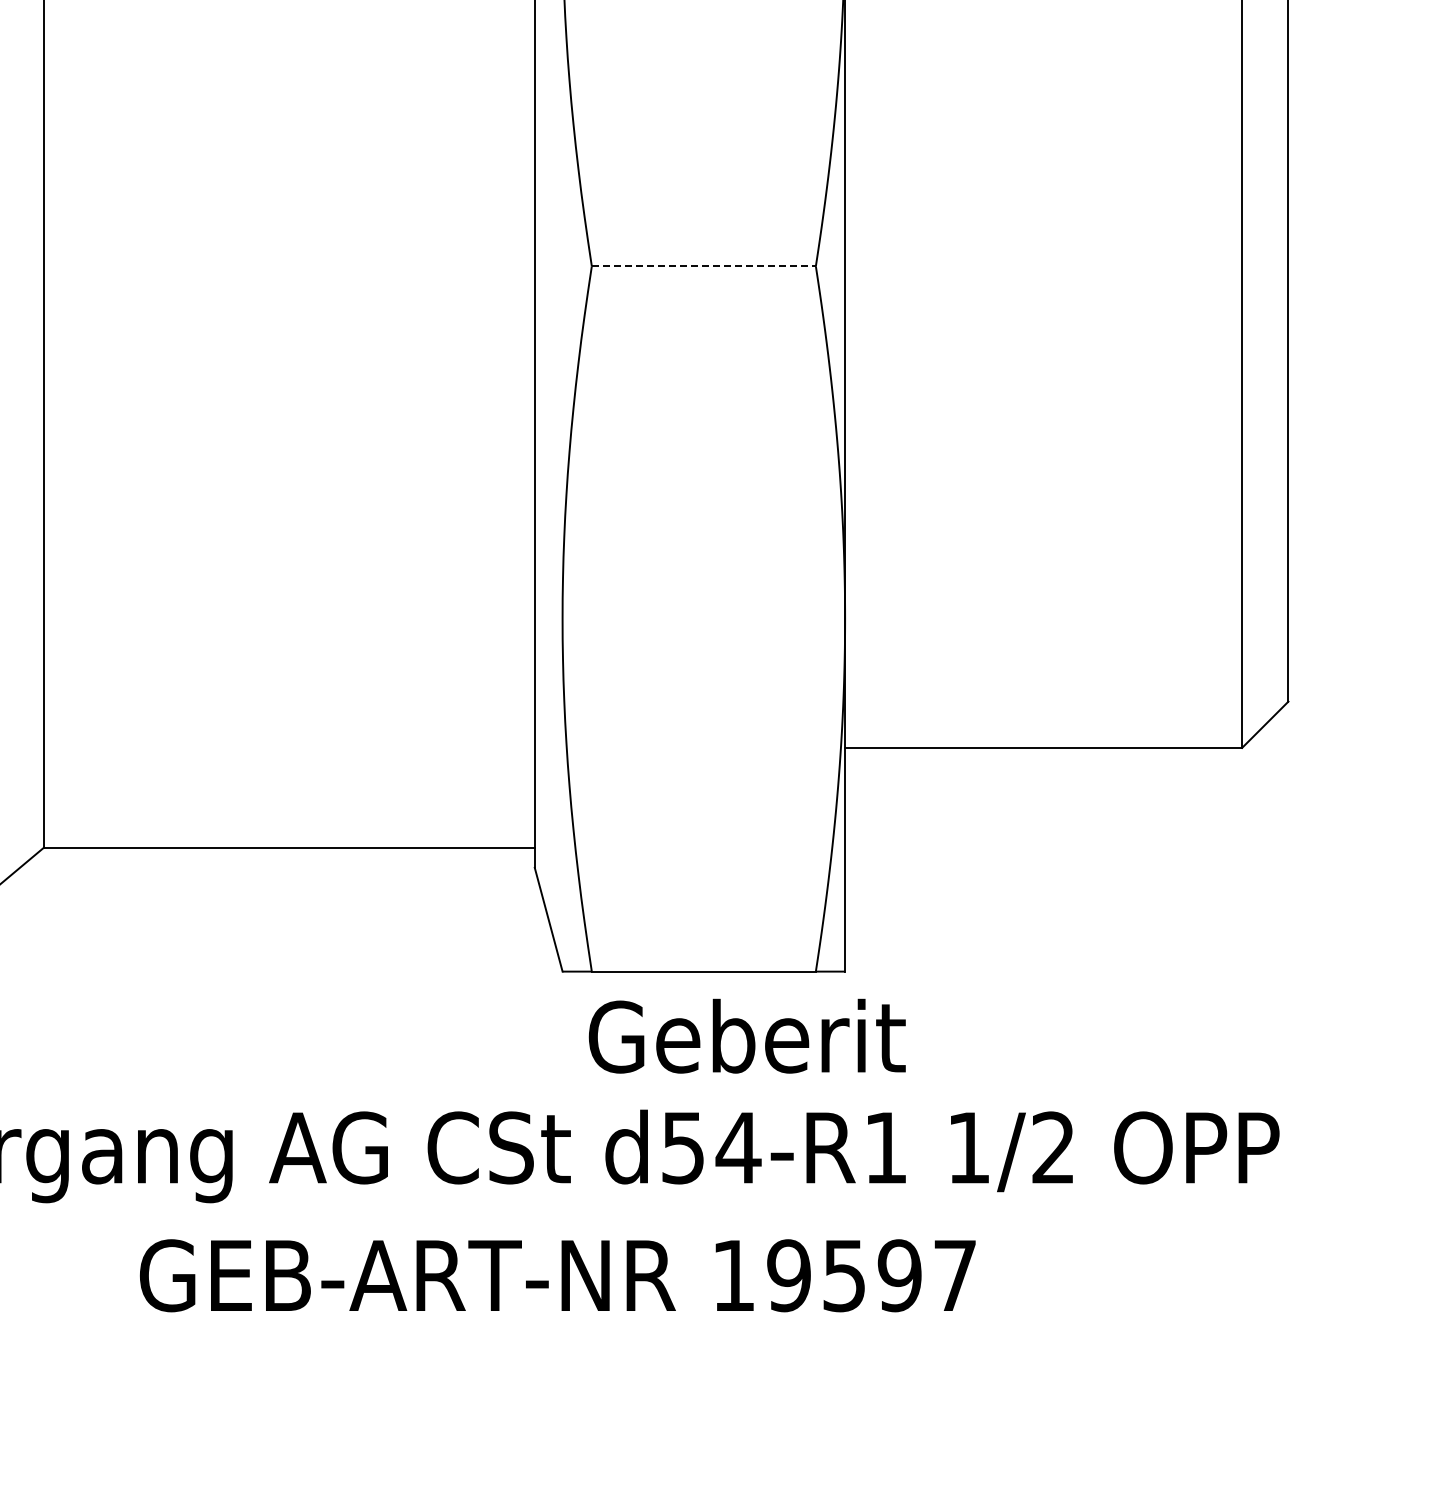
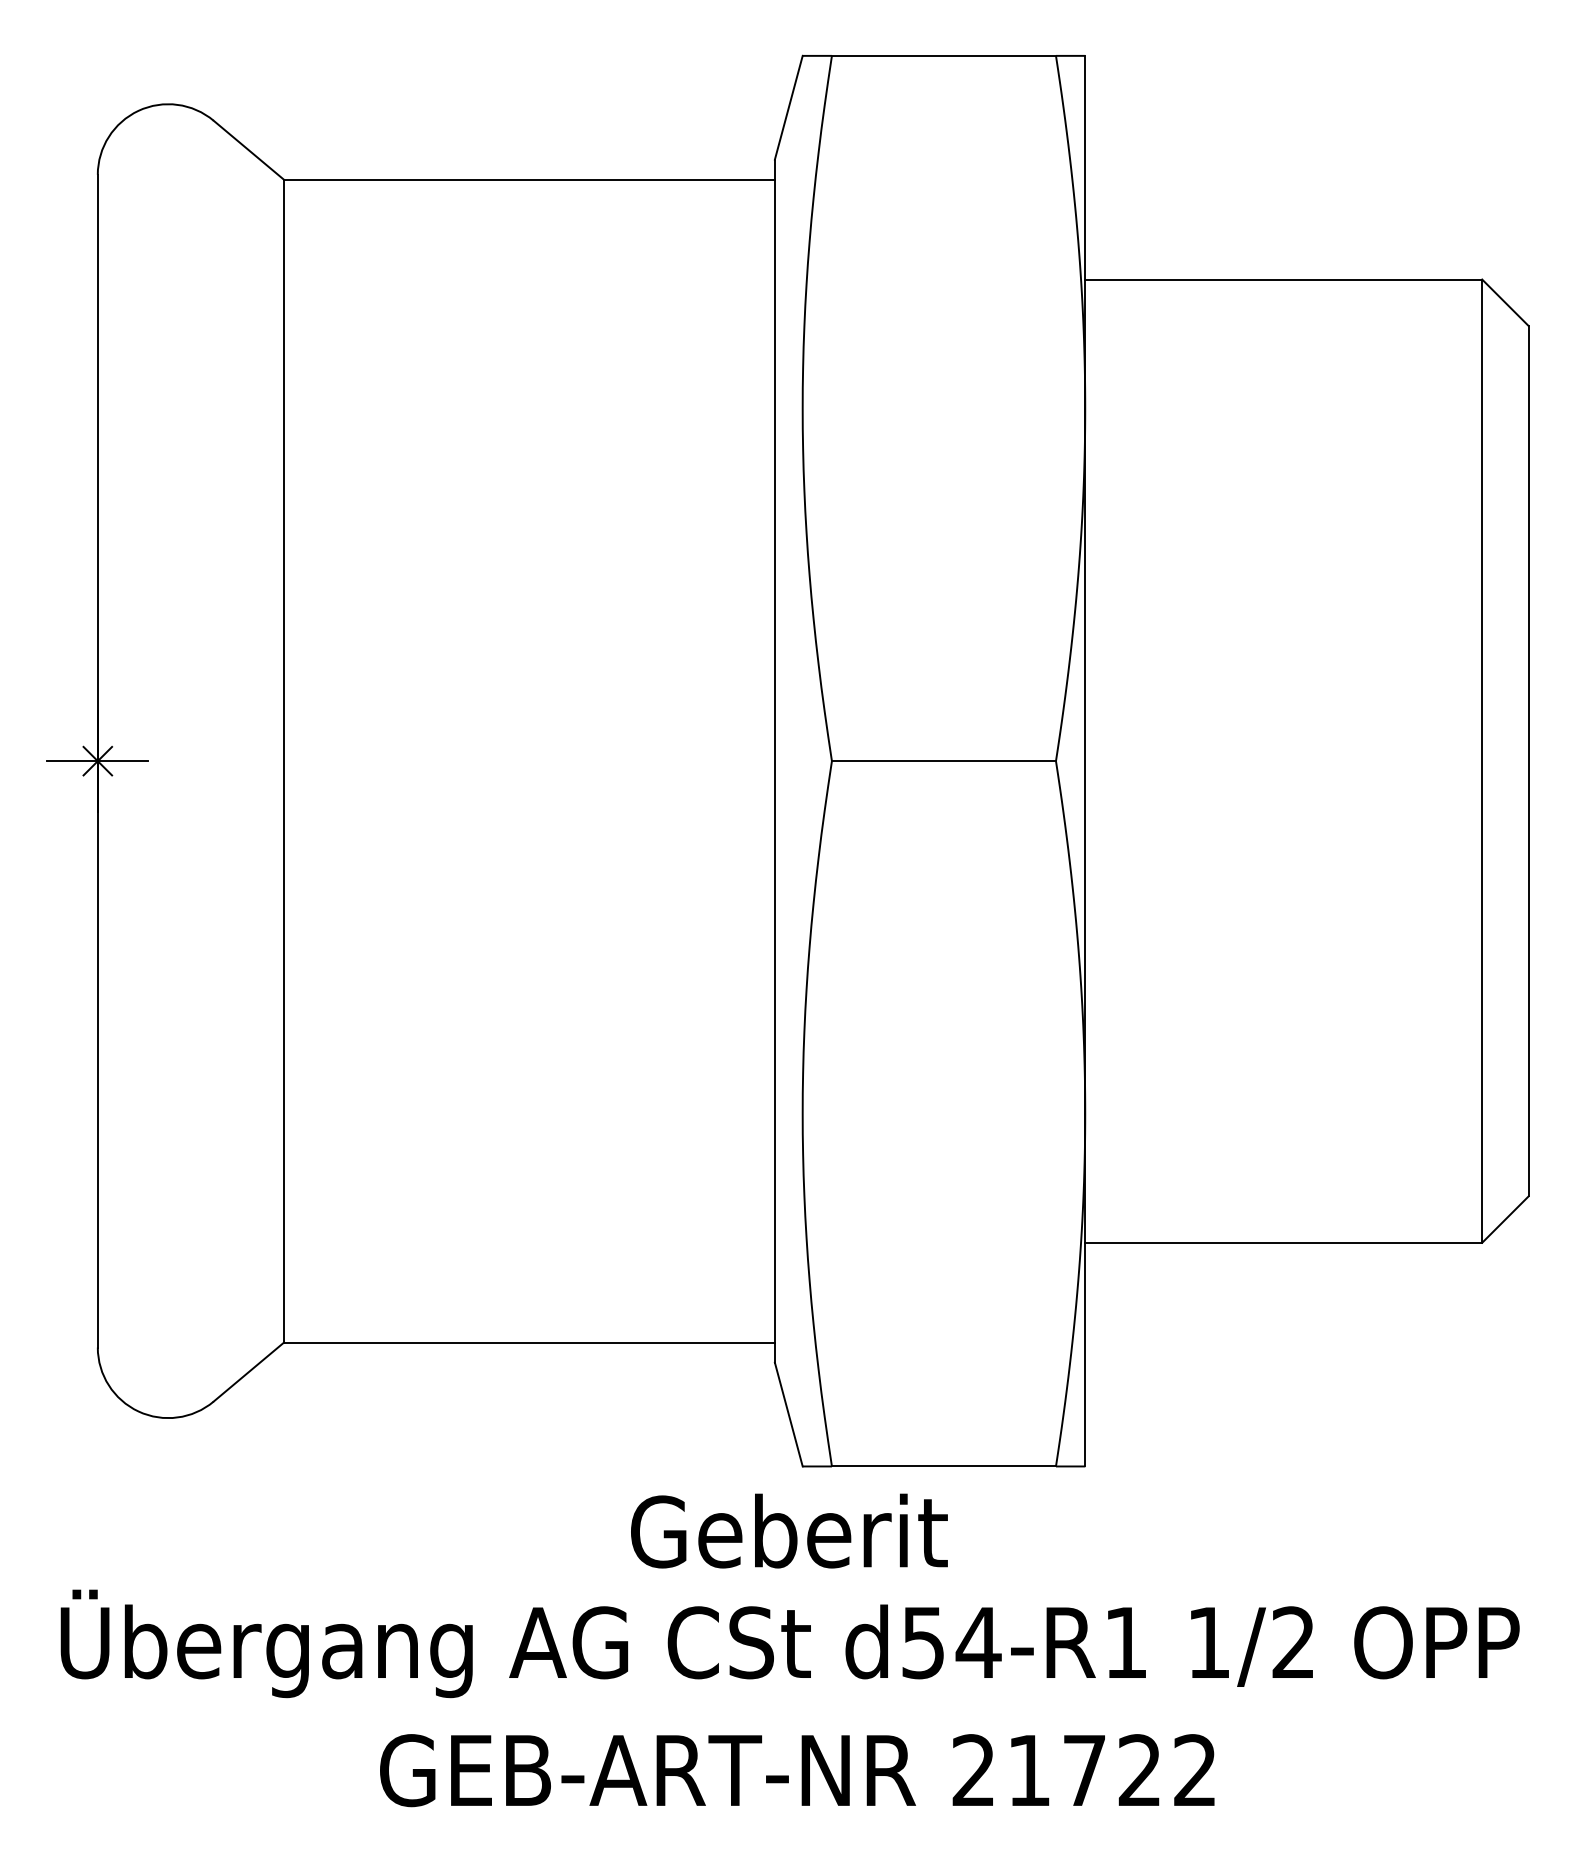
line: (704, 266) -> (944, 761), dashed -> solid
text: (747, 1035) -> (789, 1530), moved
text: (843, 1275) -> (1083, 1770), 19597 -> 21722

